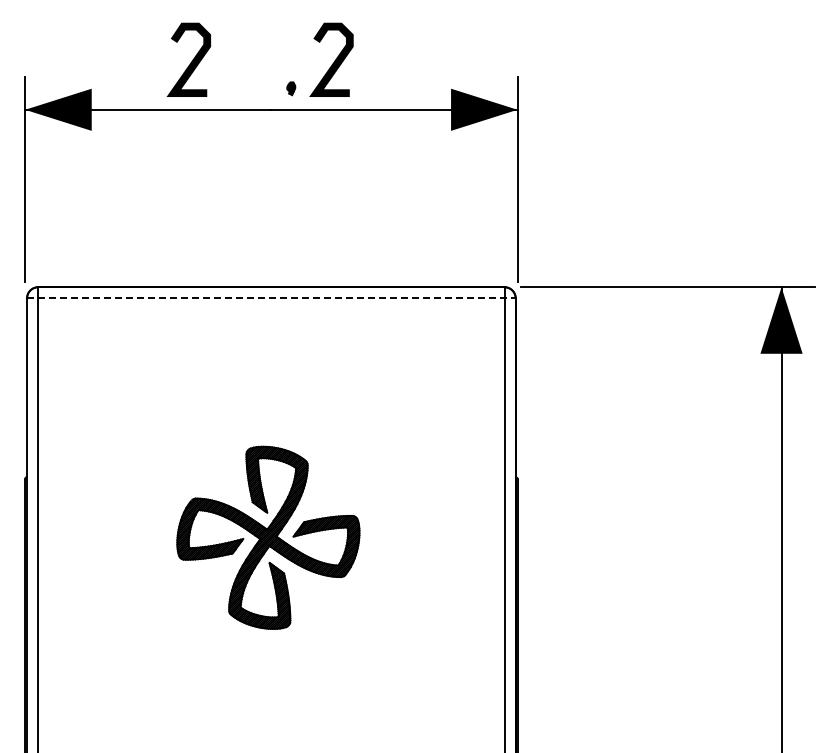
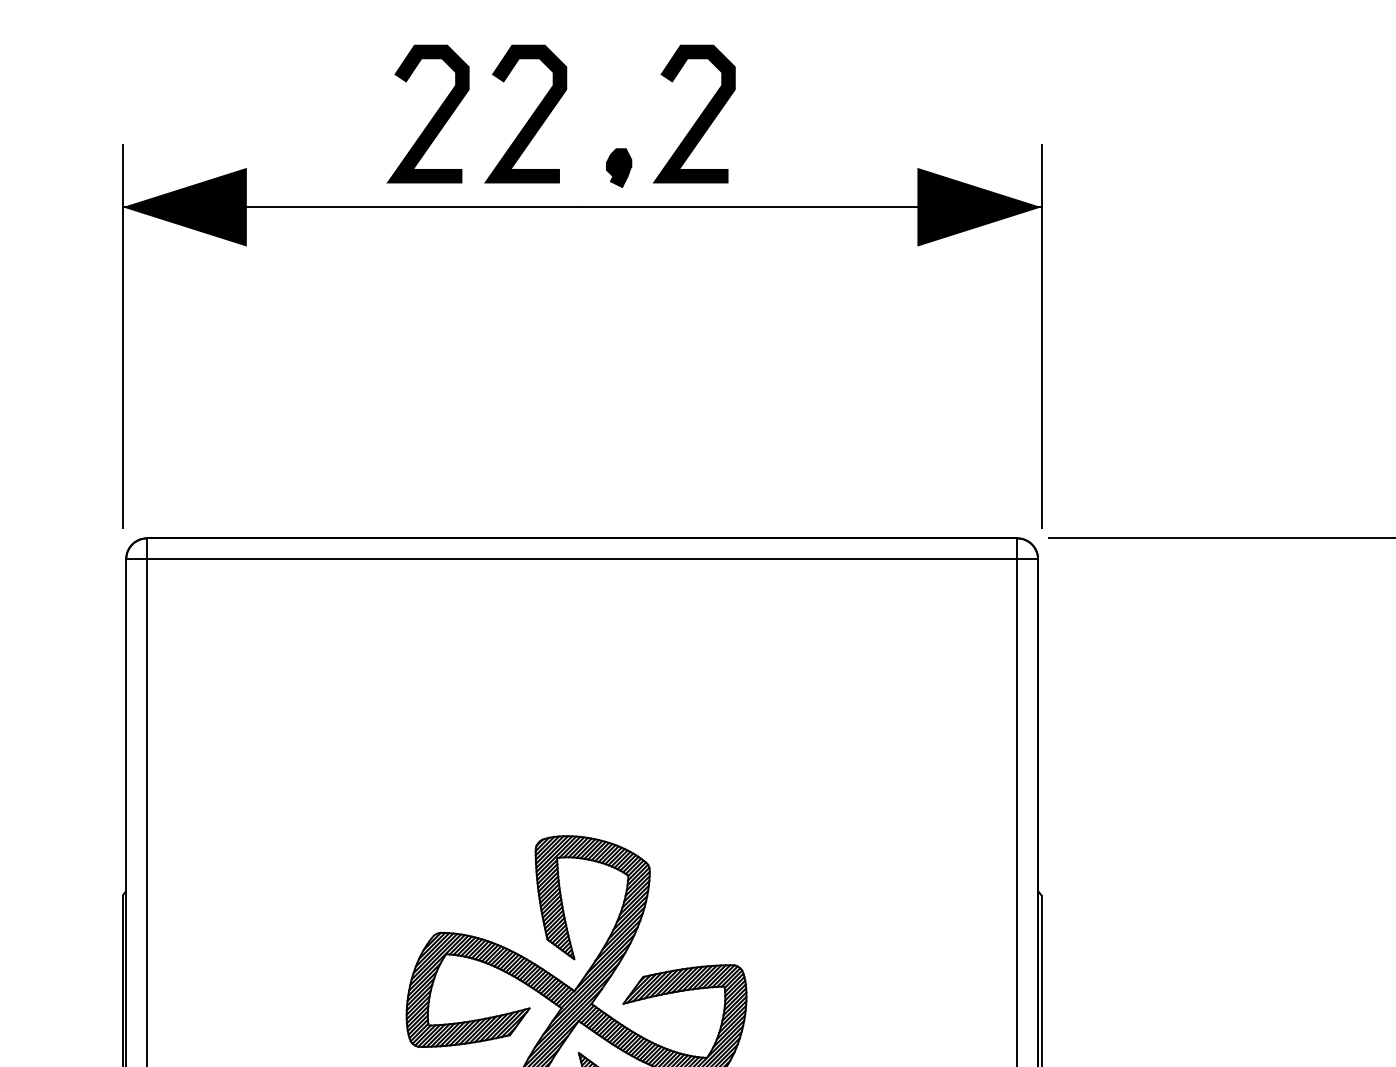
curve: (243, 61) -> (530, 117), added
part: (291, 88) -> (619, 167), size x1.43
line: (271, 298) -> (582, 559), dashed -> solid

